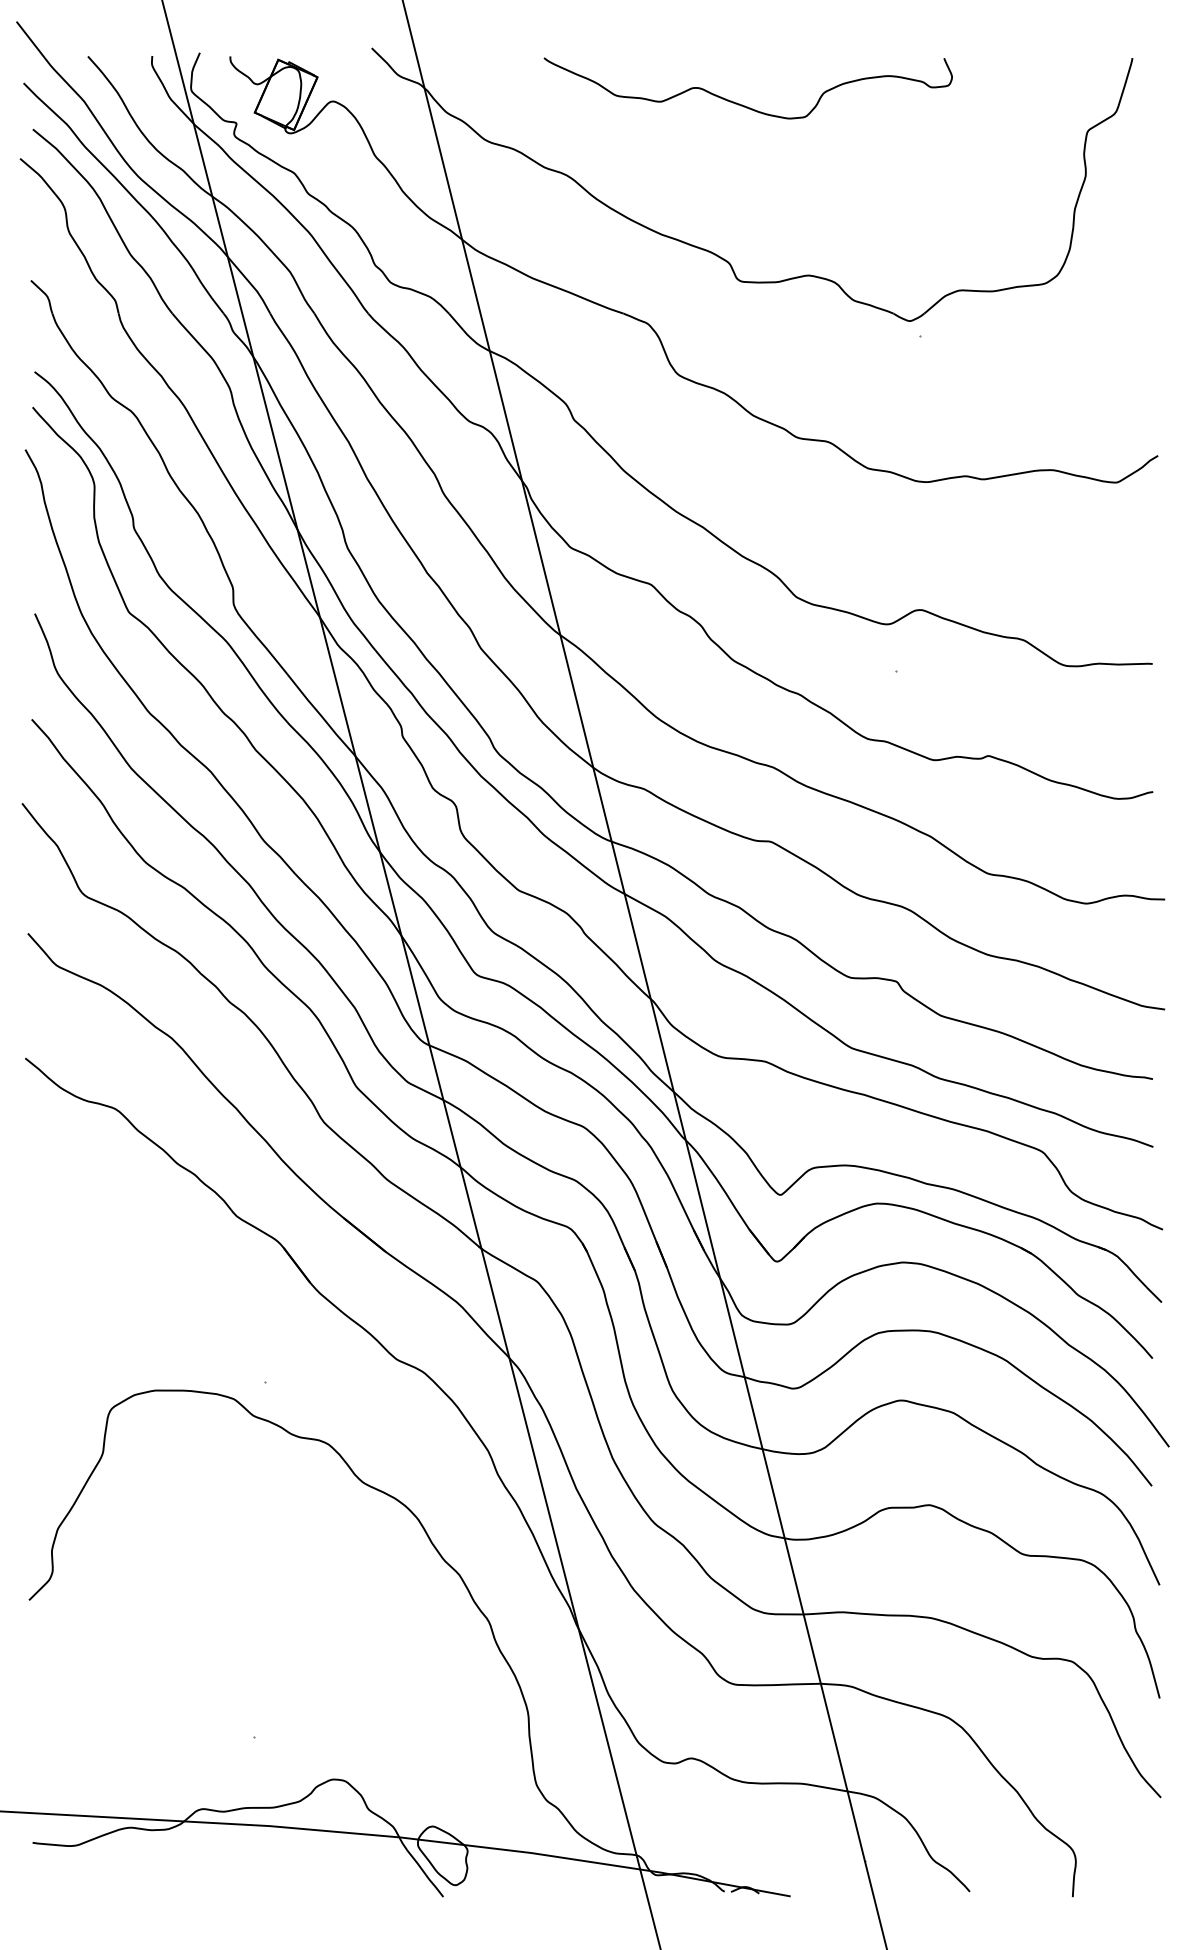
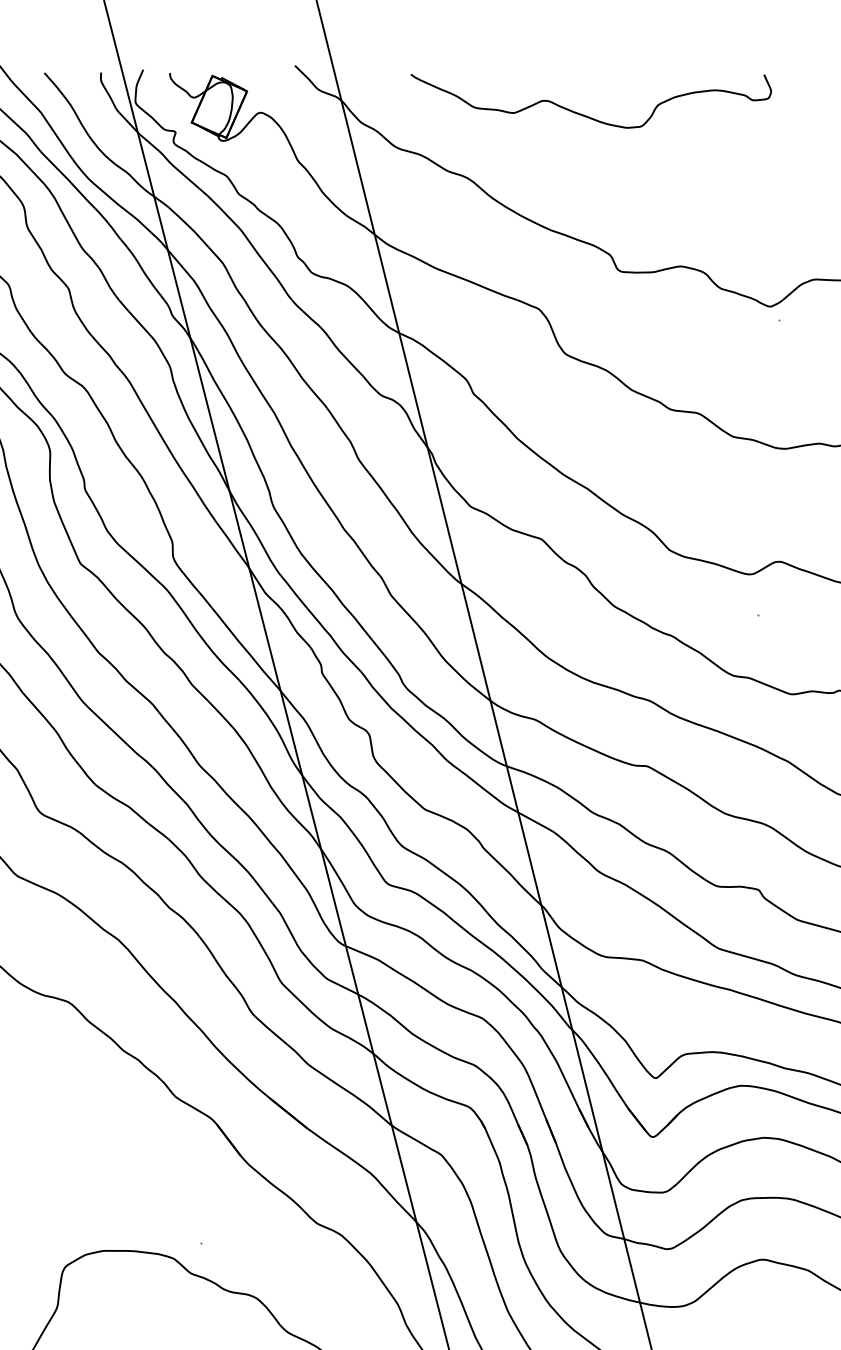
curve: (742, 104) -> (586, 115), moved

